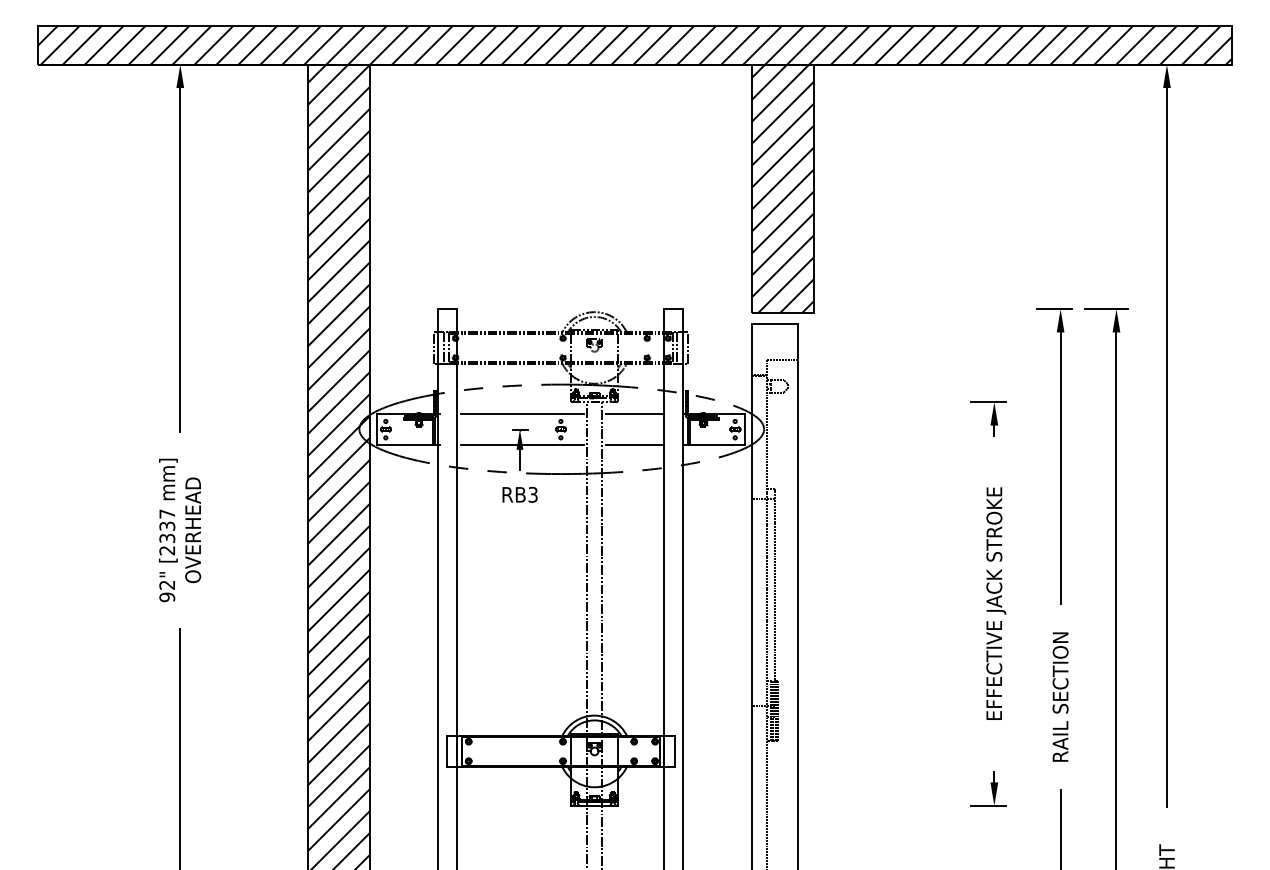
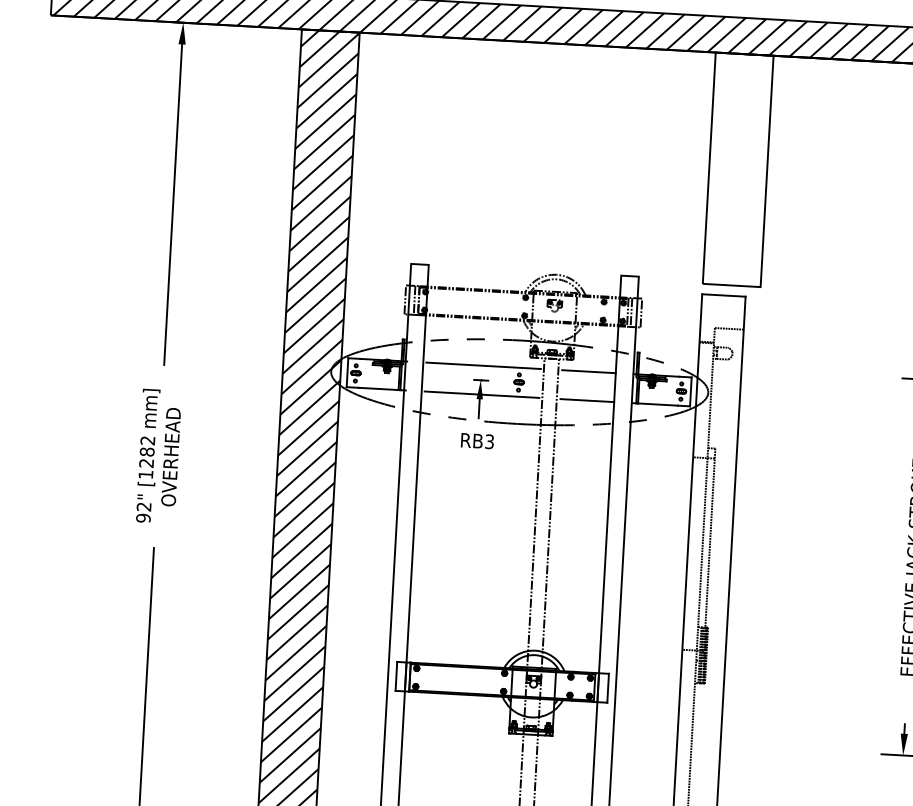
hatch: (782, 188) -> (737, 169), removed
text: (167, 532) -> (147, 457), [2337 -> [1282

